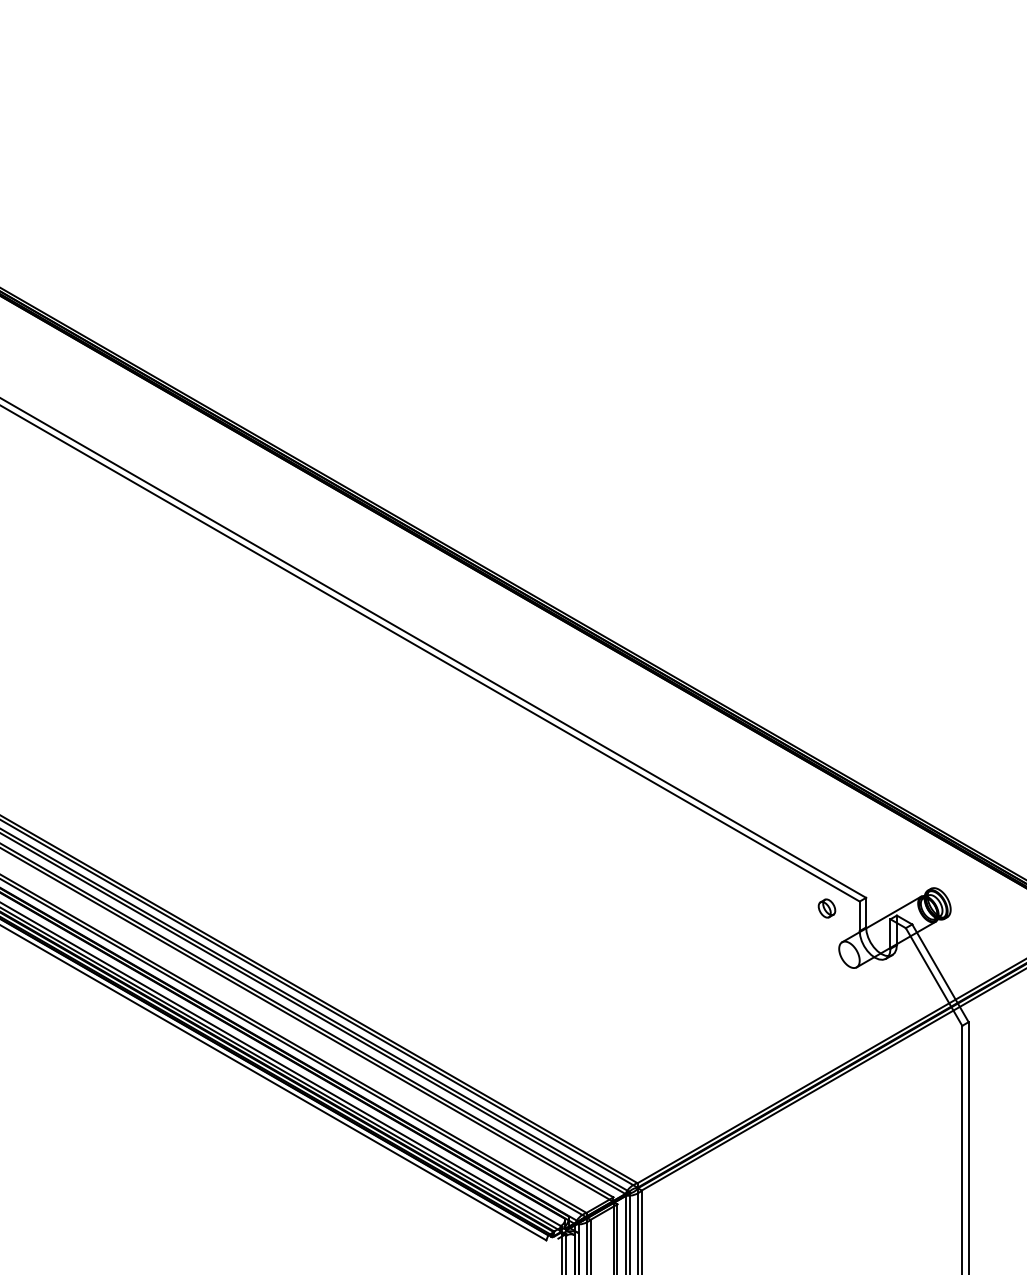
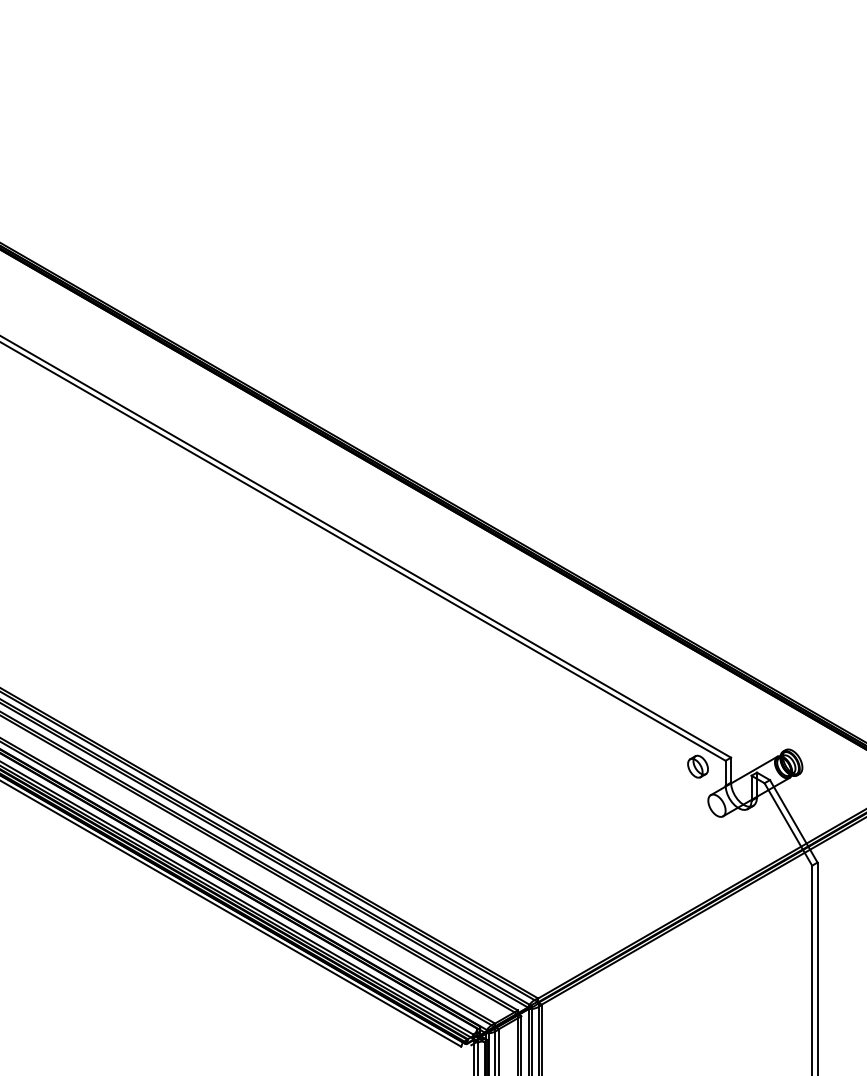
part: (826, 908) -> (697, 766), size x1.43

